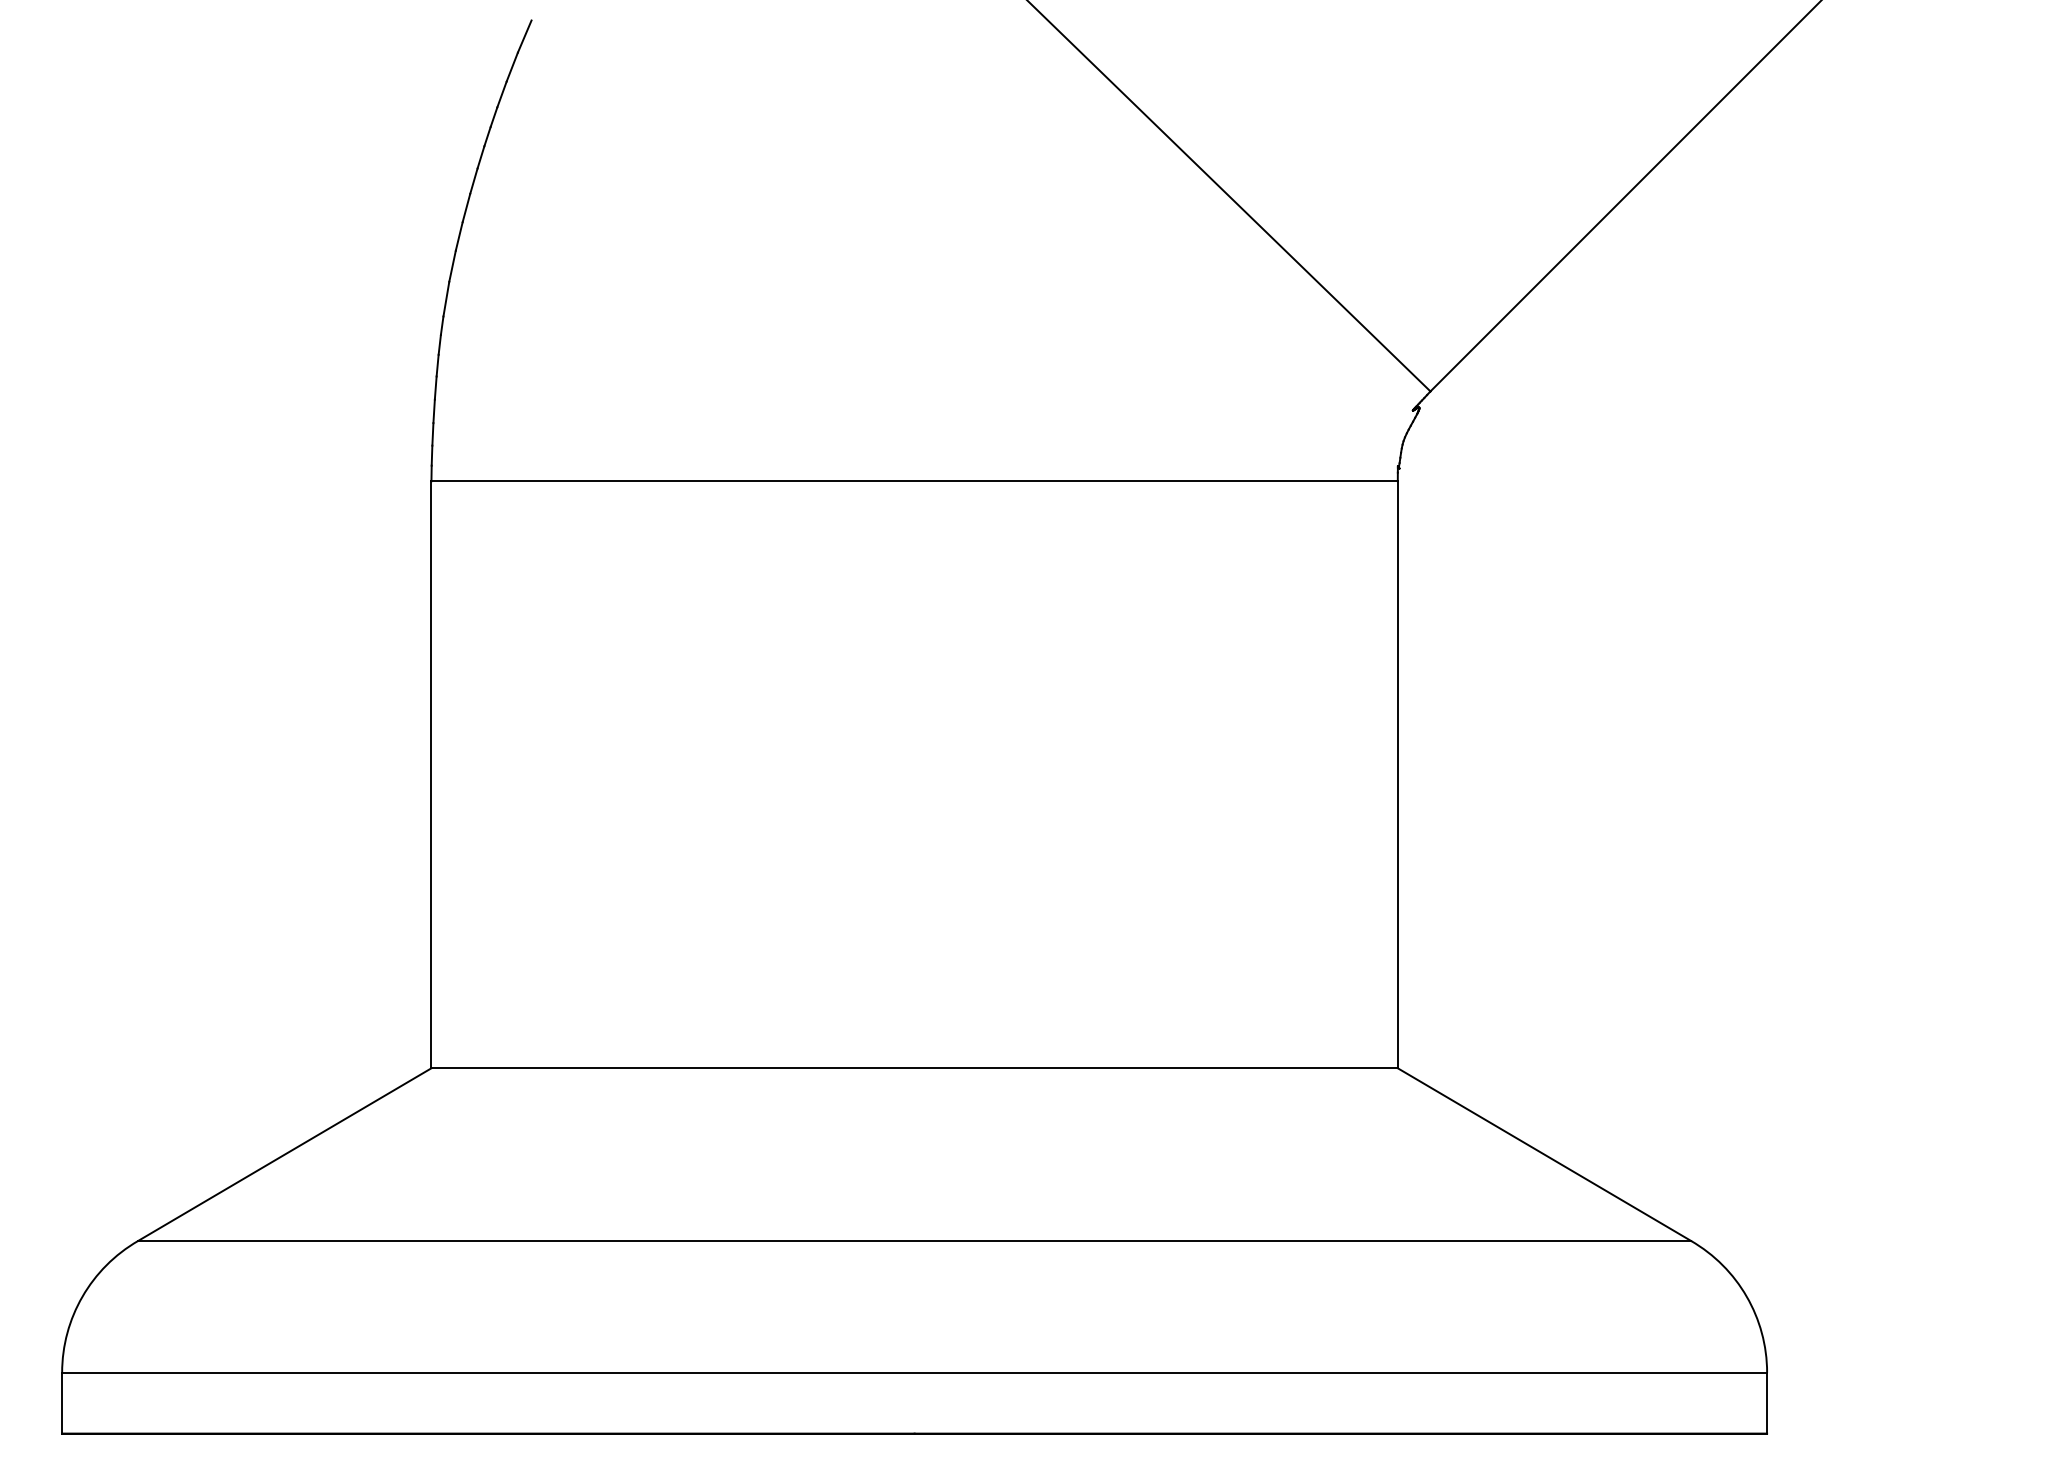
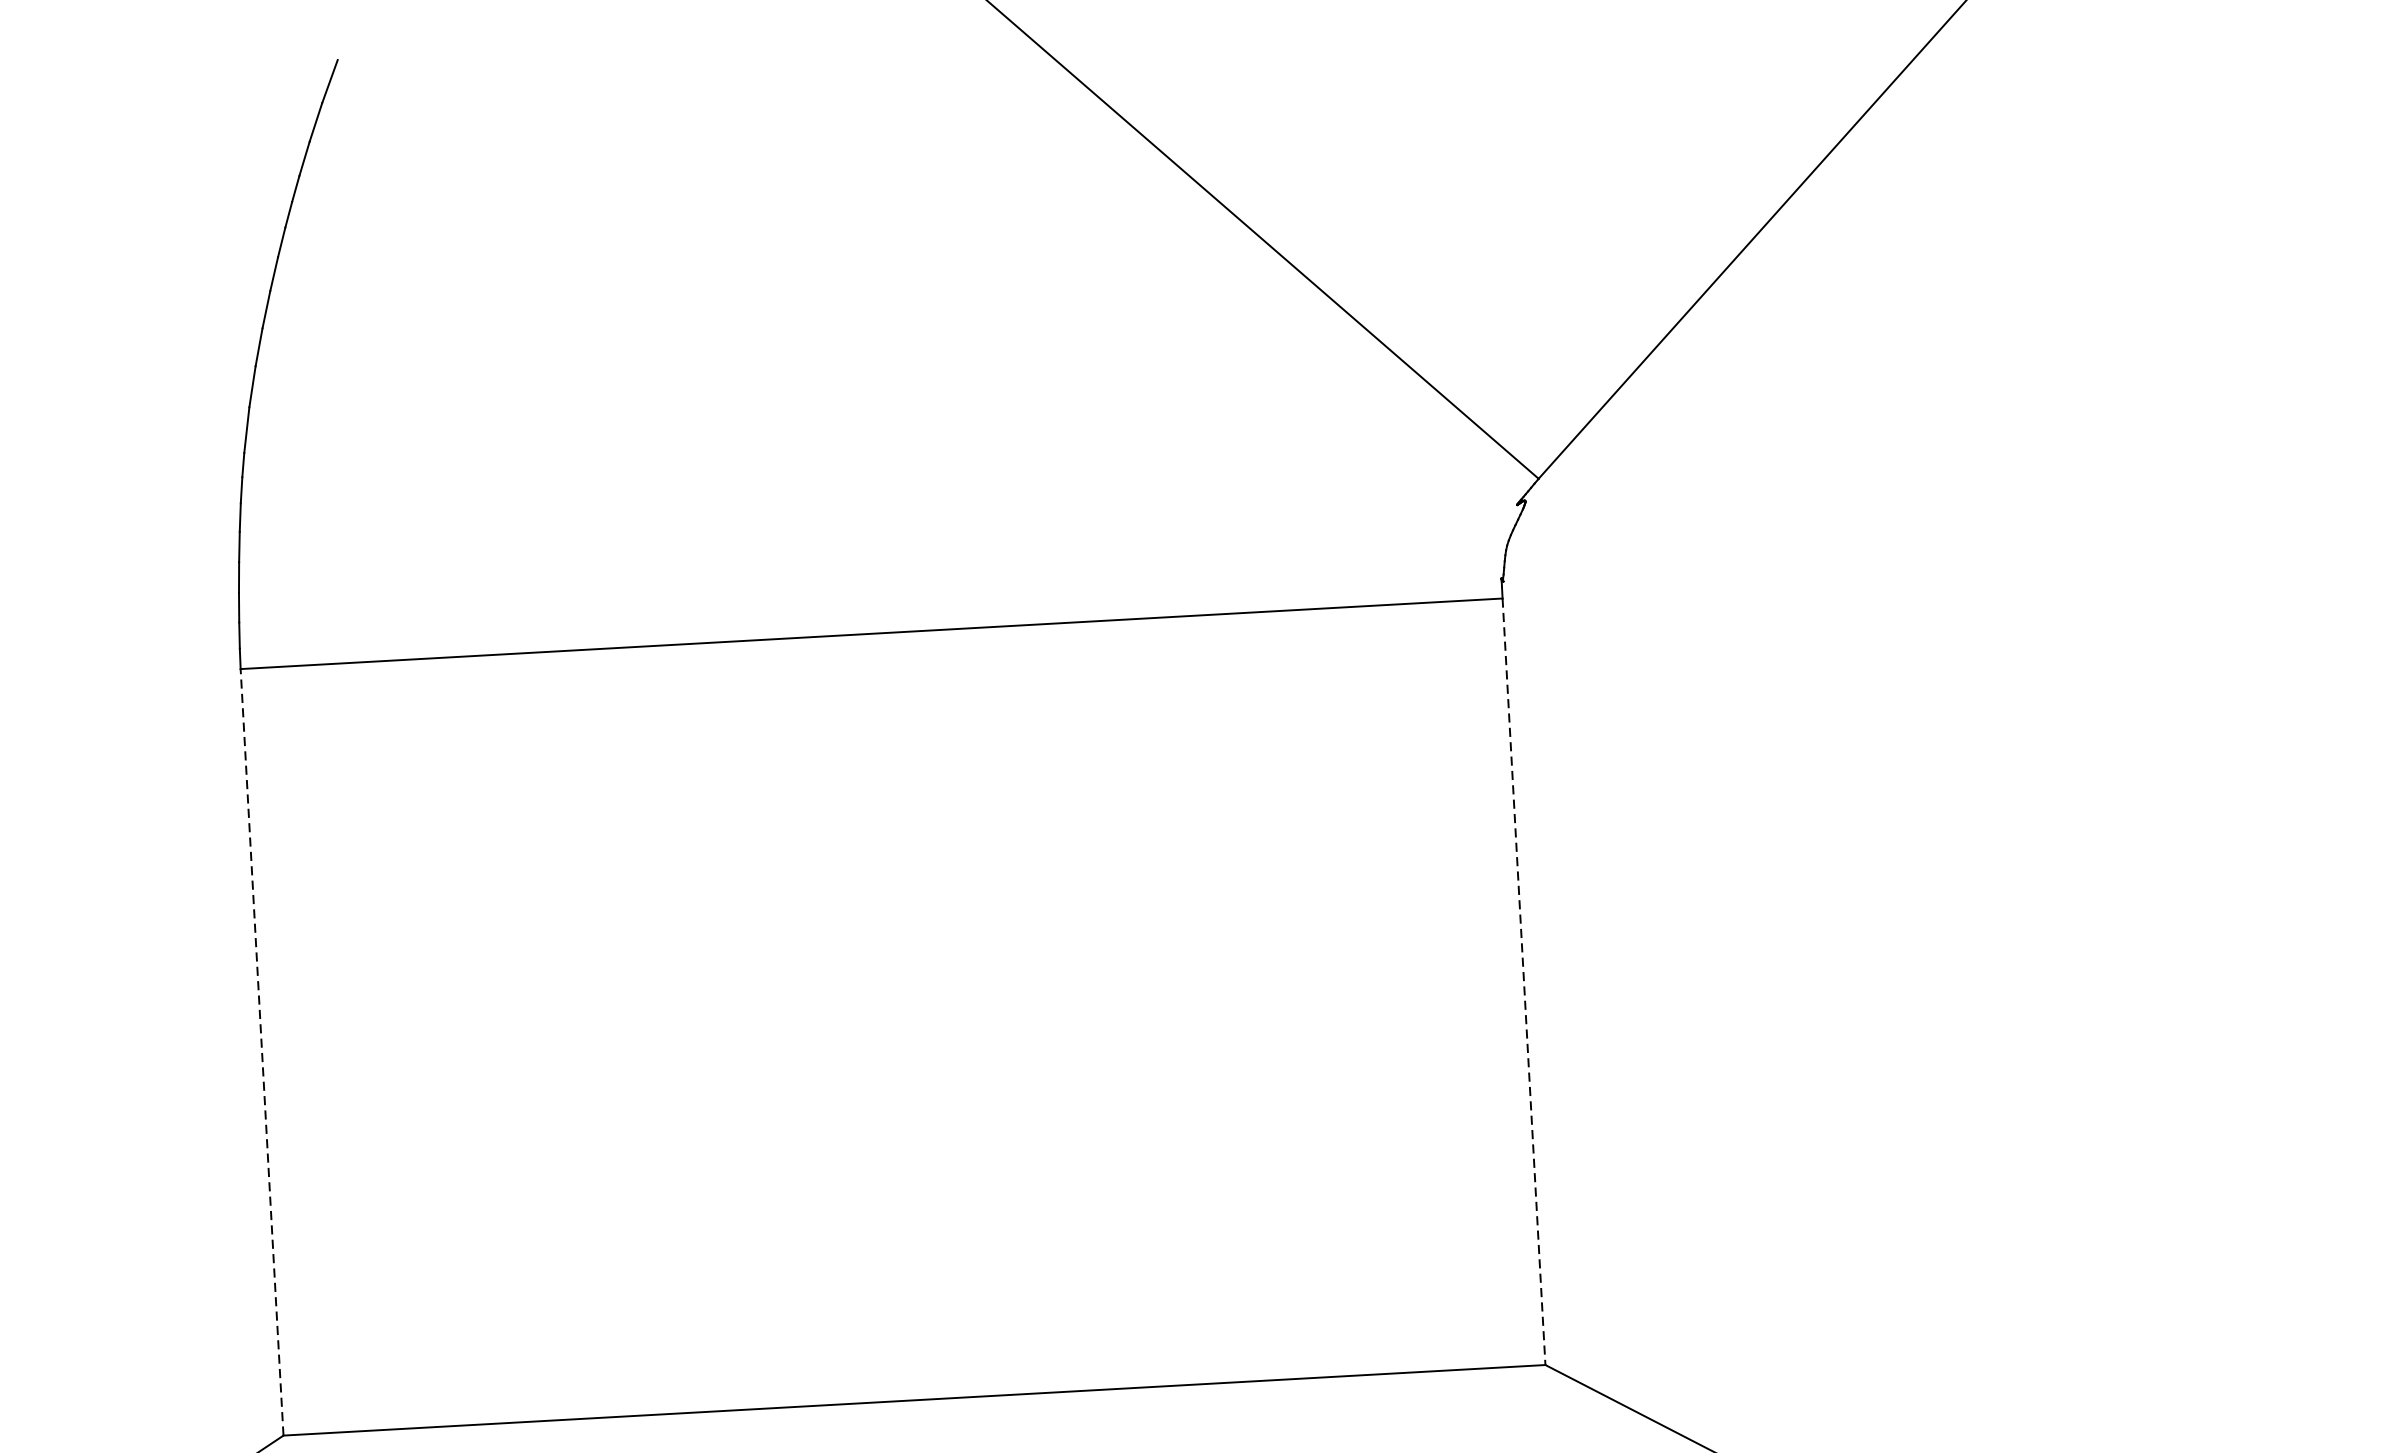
line: (431, 774) -> (262, 1051), solid -> dashed
line: (1397, 775) -> (1523, 982), solid -> dashed

